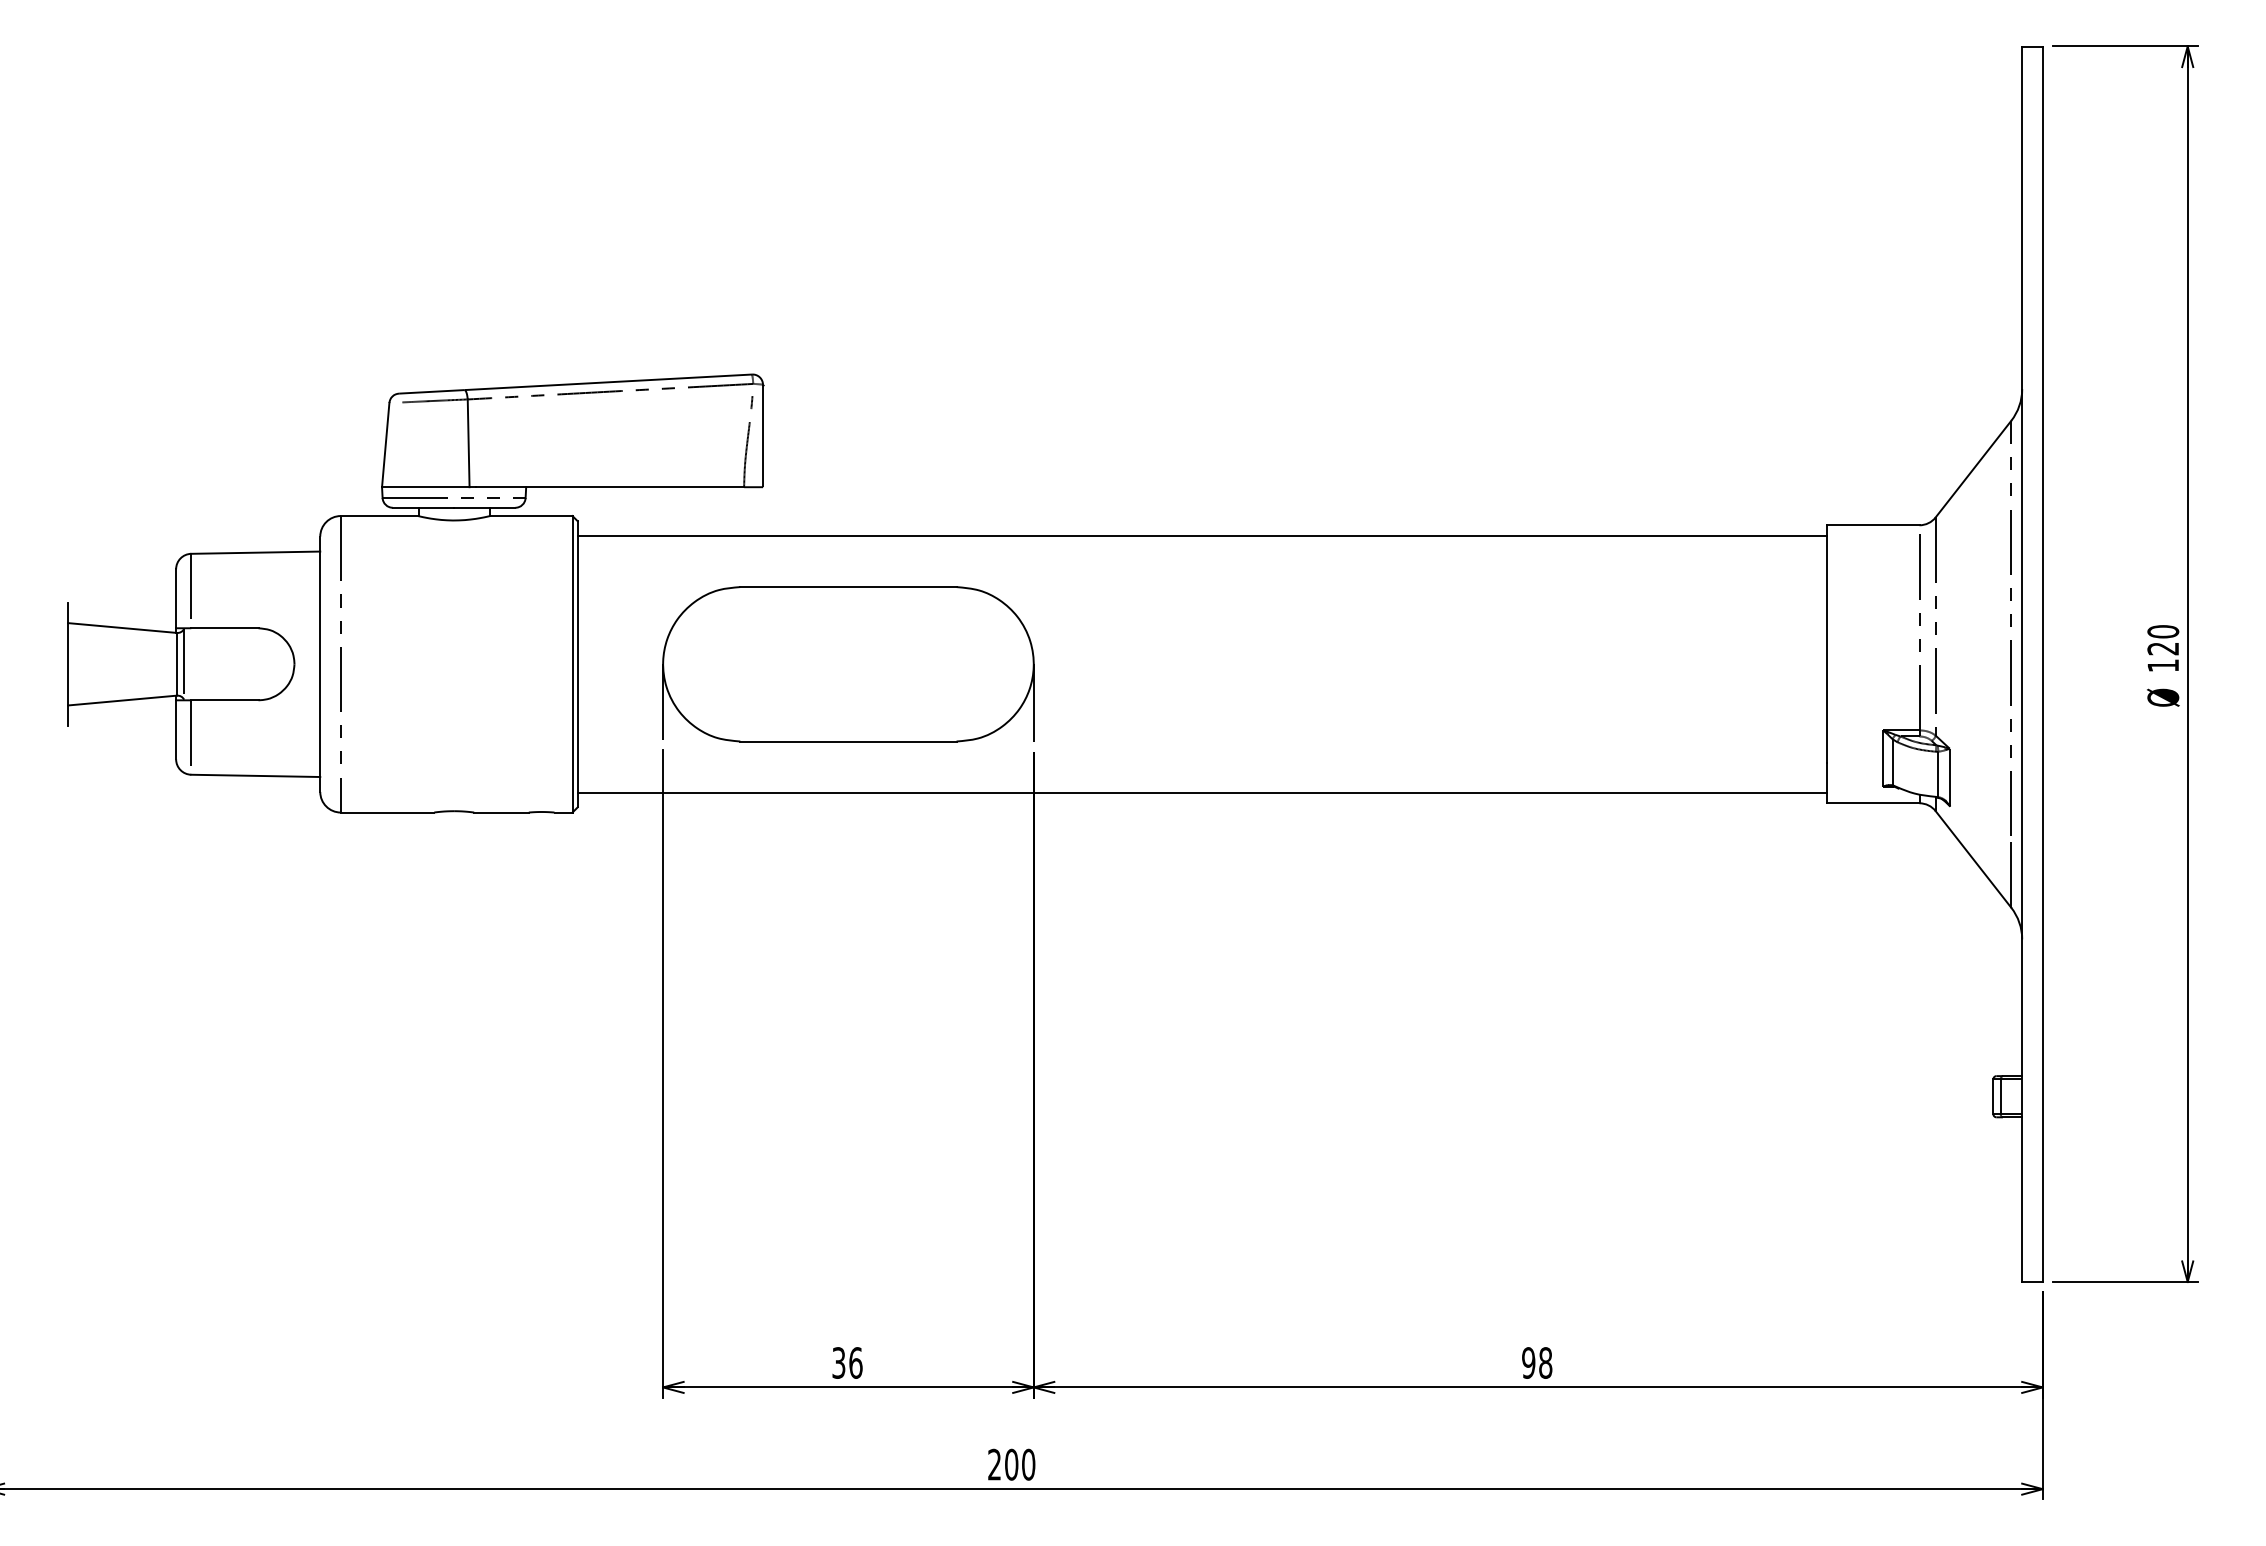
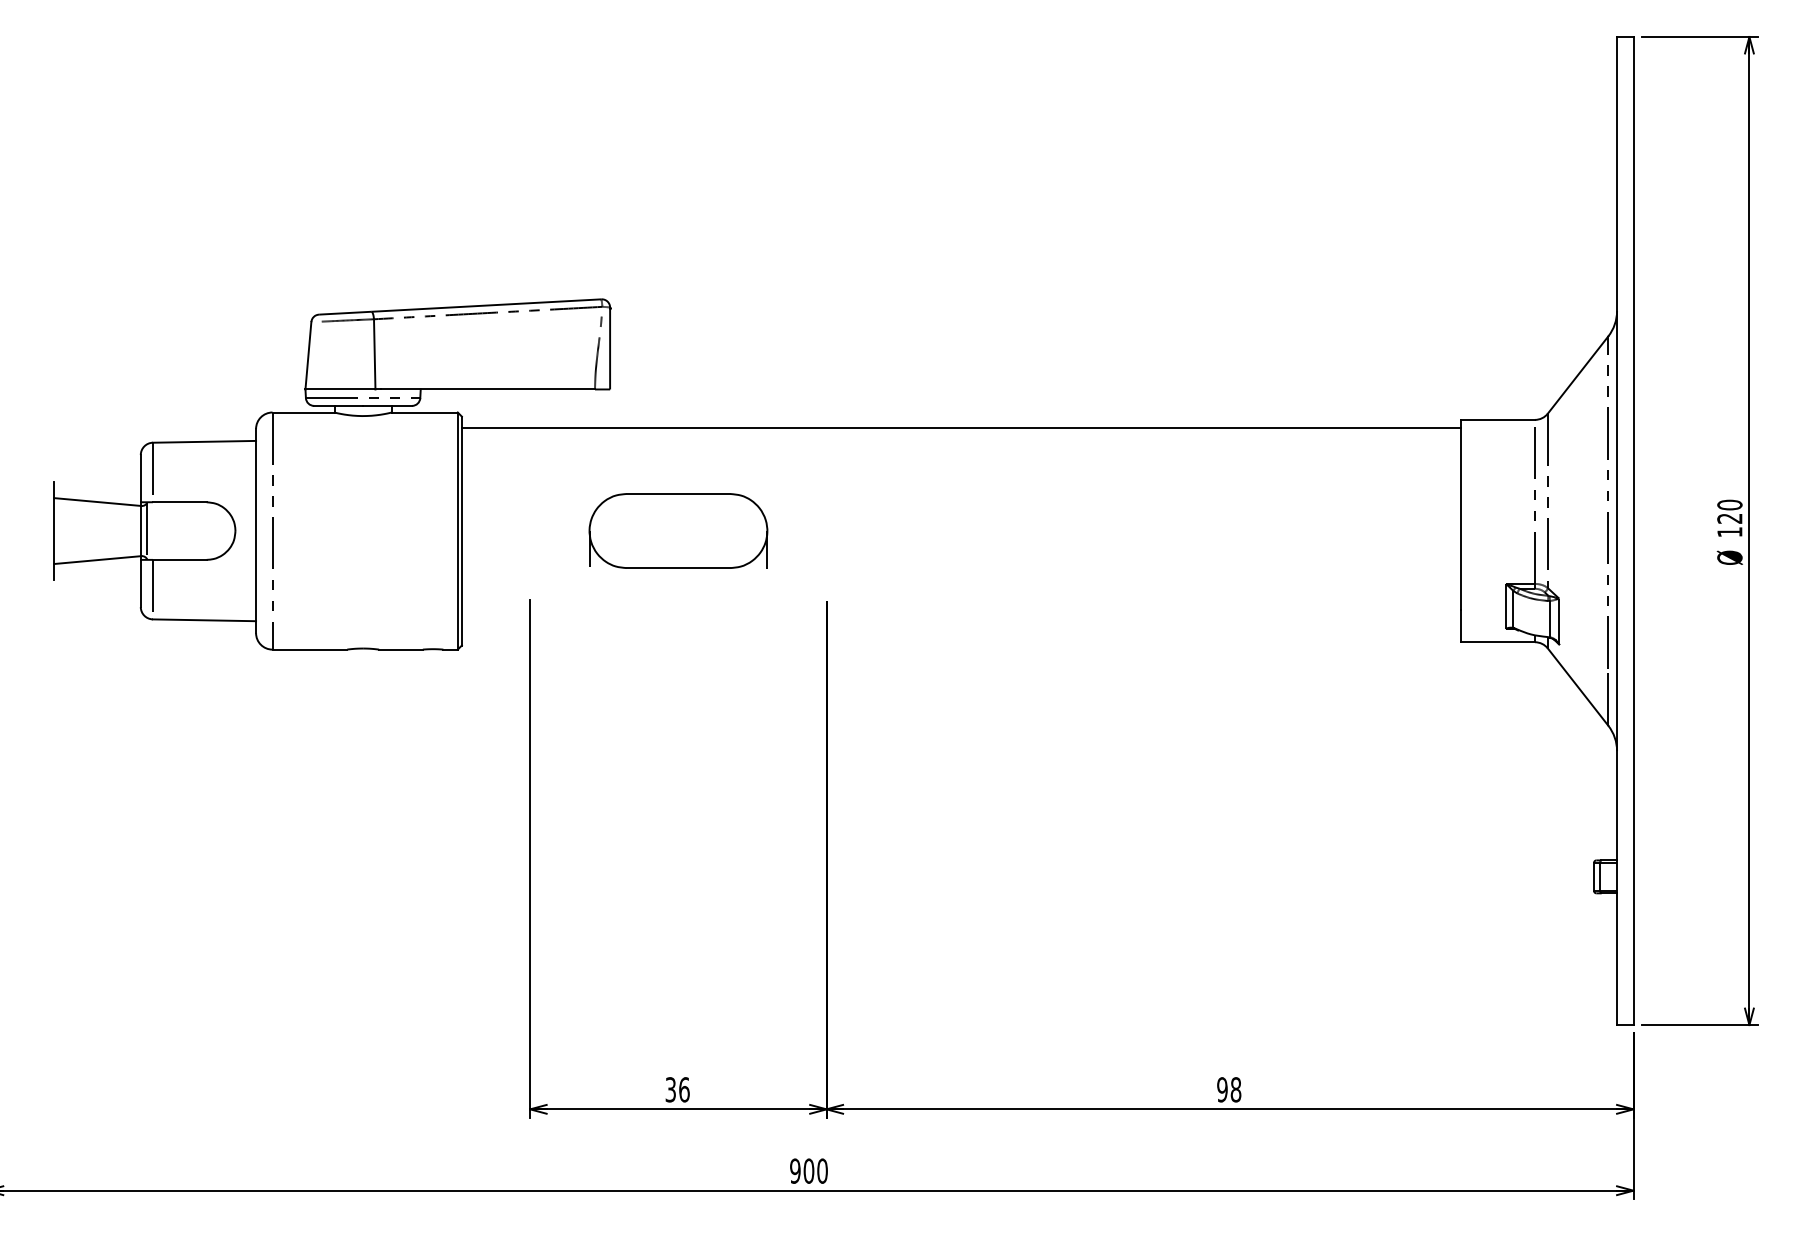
part: (848, 663) -> (678, 530), size x0.6
line: (1201, 792) -> (960, 633), removed
text: (994, 1463) -> (795, 1170), 200 -> 900

